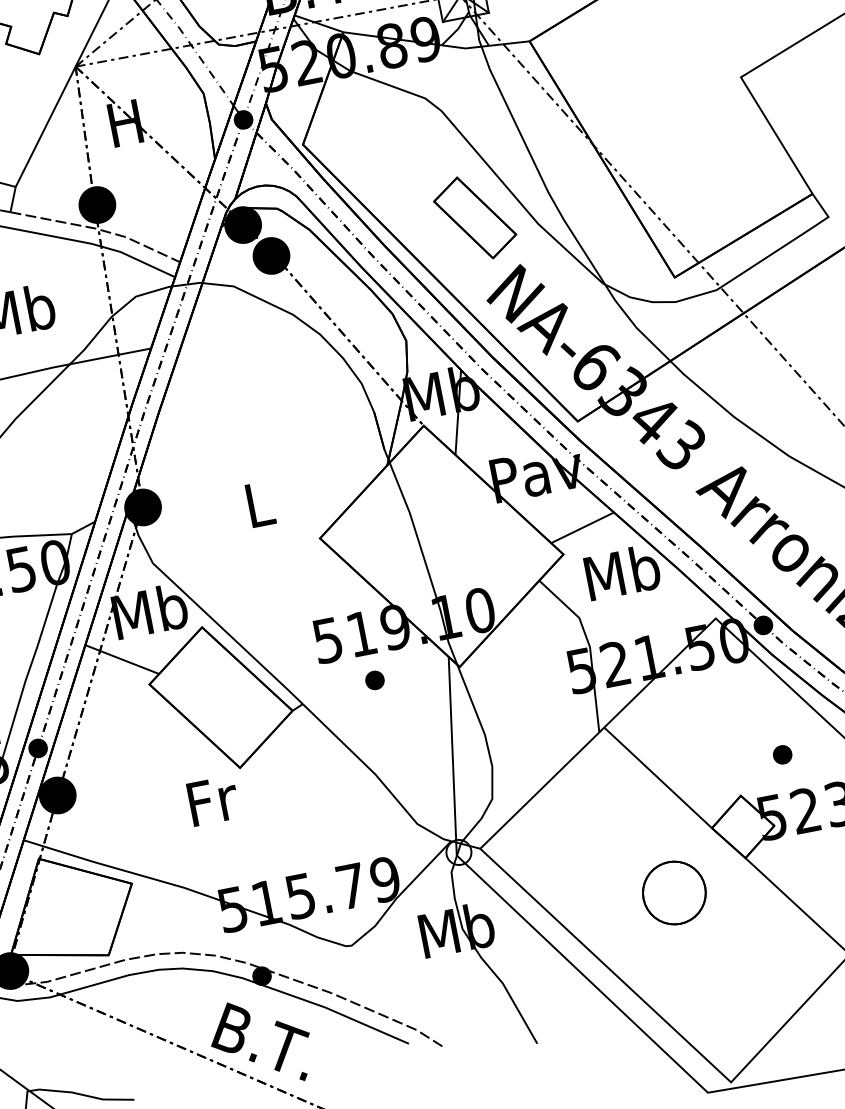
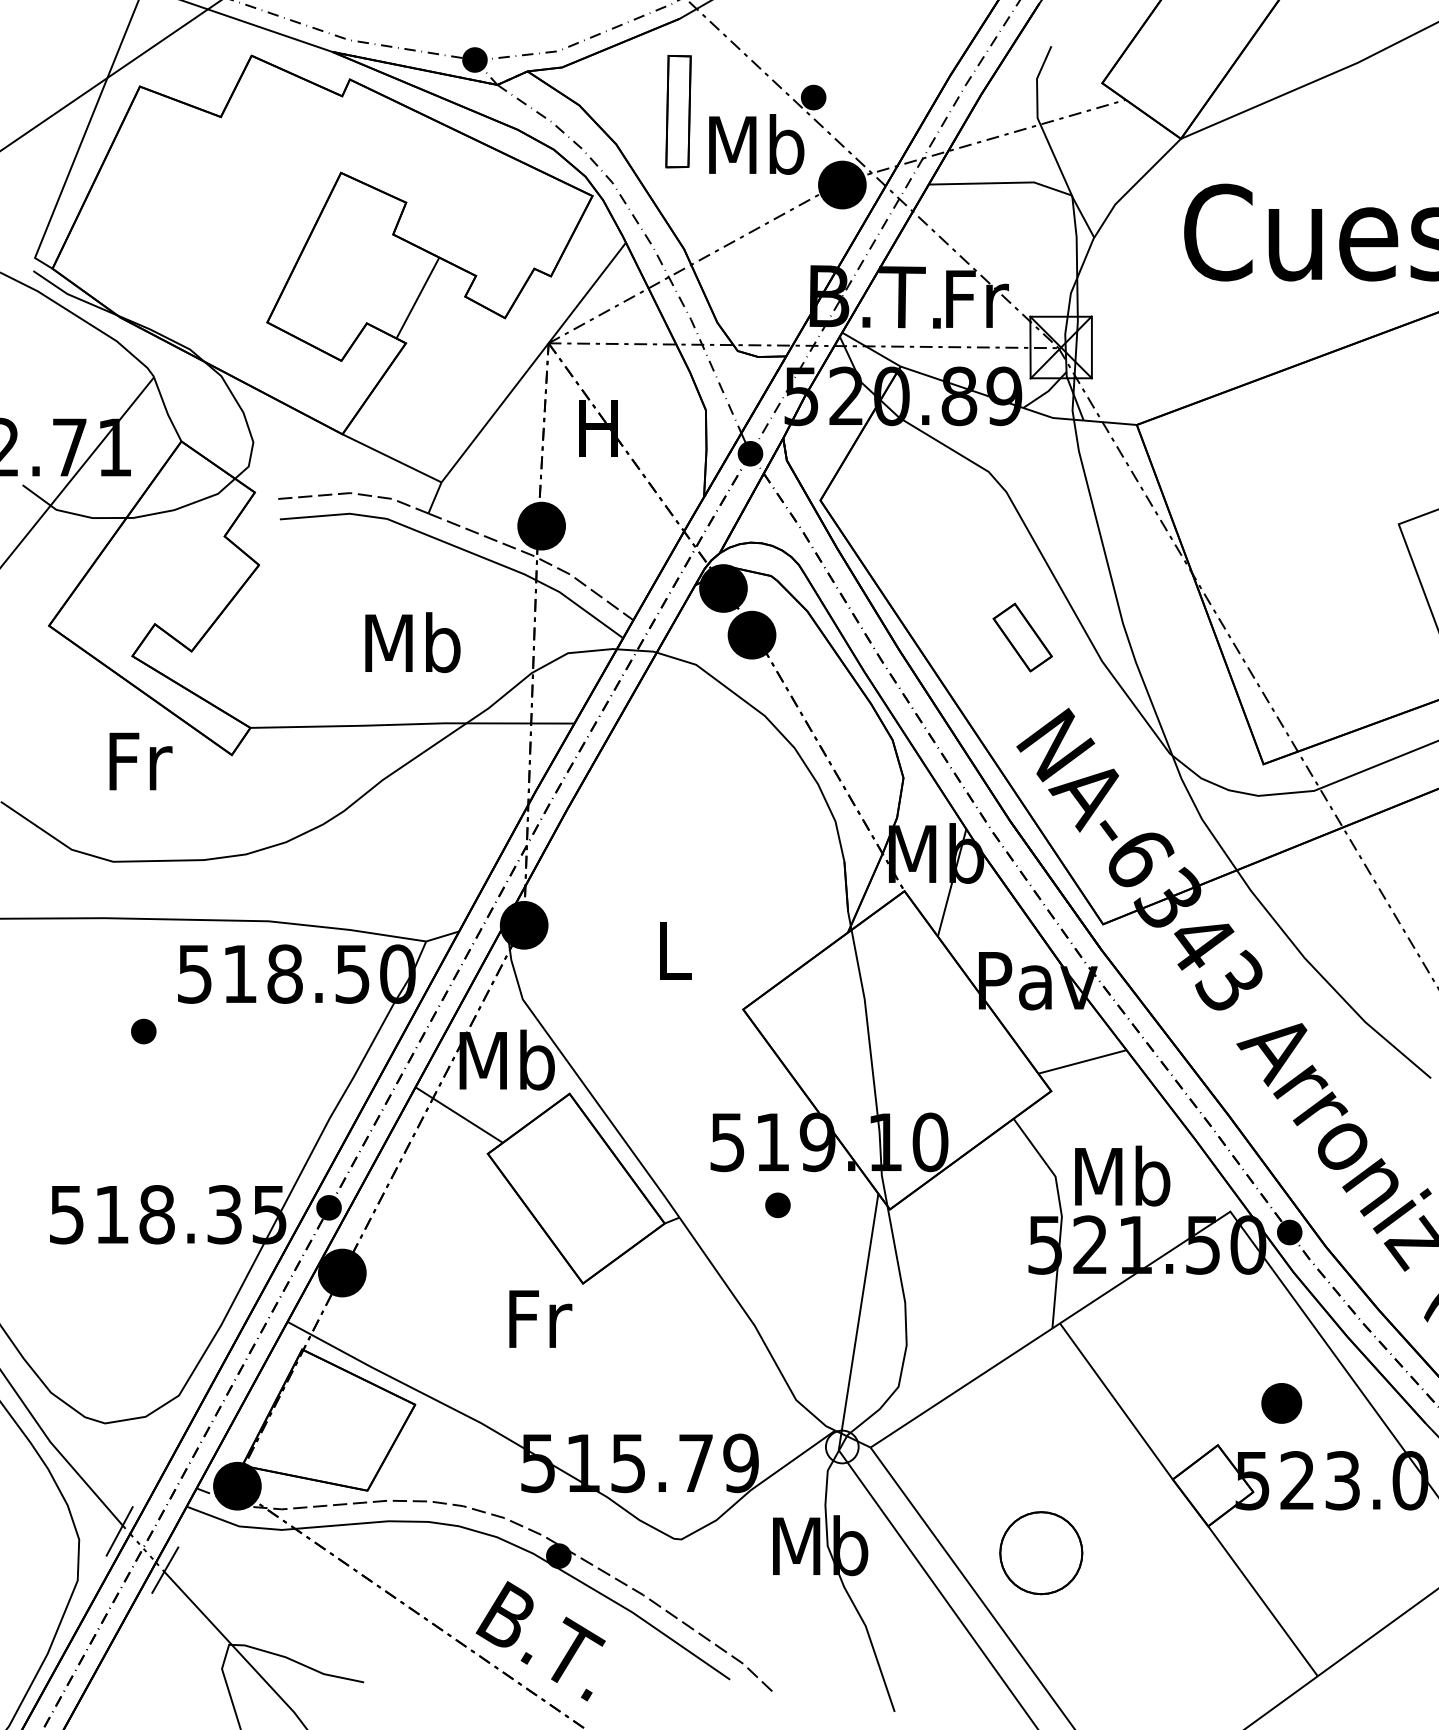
part: (474, 217) -> (1022, 637), size x0.6
text: (622, 571) -> (1122, 1175), moved
part: (782, 754) -> (1281, 1402), size x1.6
part: (674, 893) -> (1041, 1553), moved

